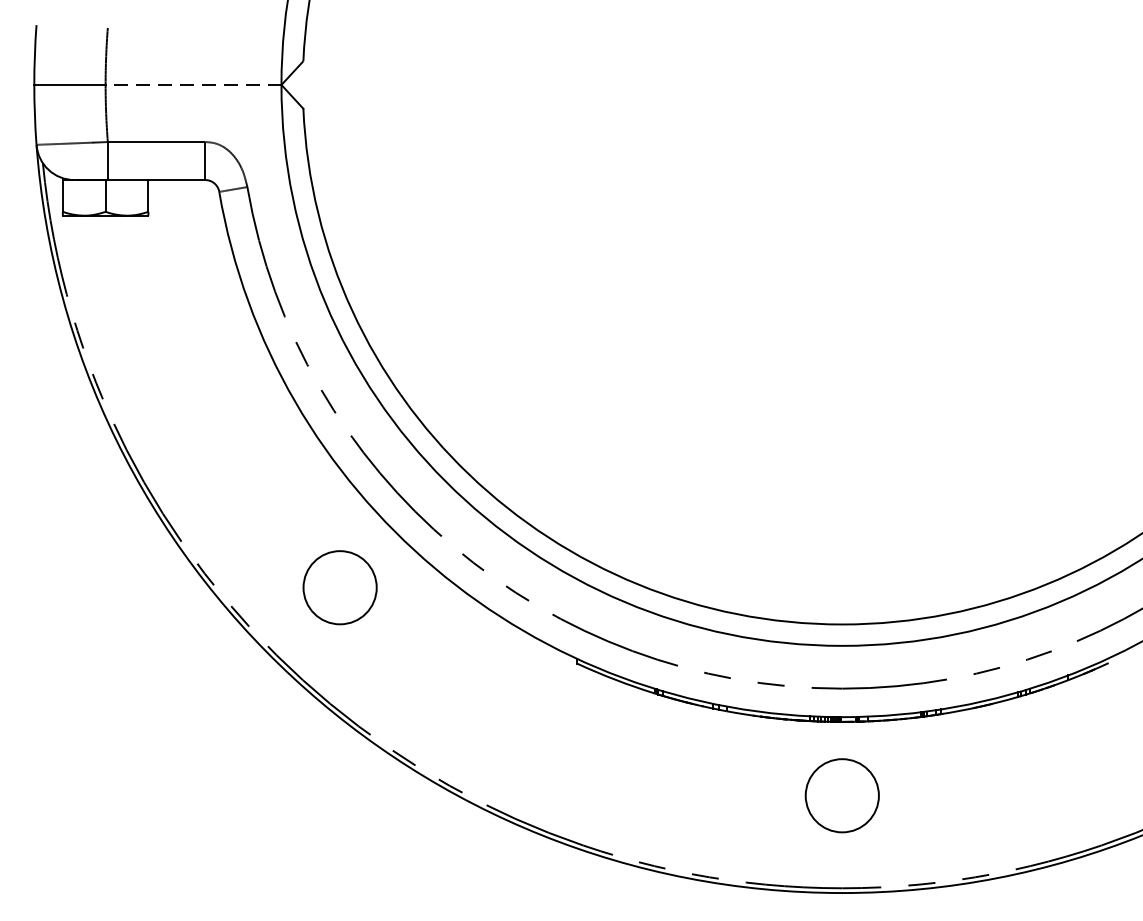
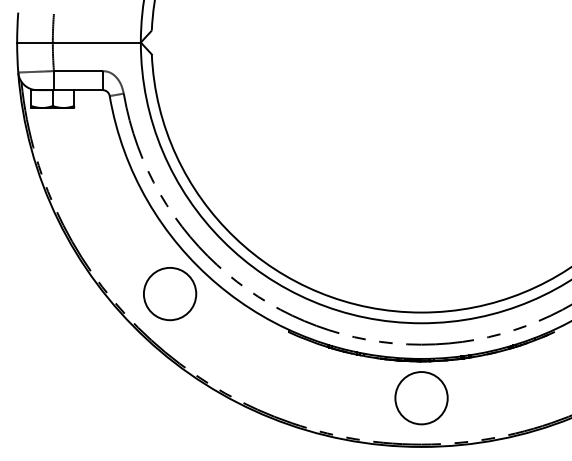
line: (192, 84) -> (96, 42), dashed -> solid
circle: (340, 588) -> (170, 294), size x1.43
circle: (842, 796) -> (421, 398), size x1.43

